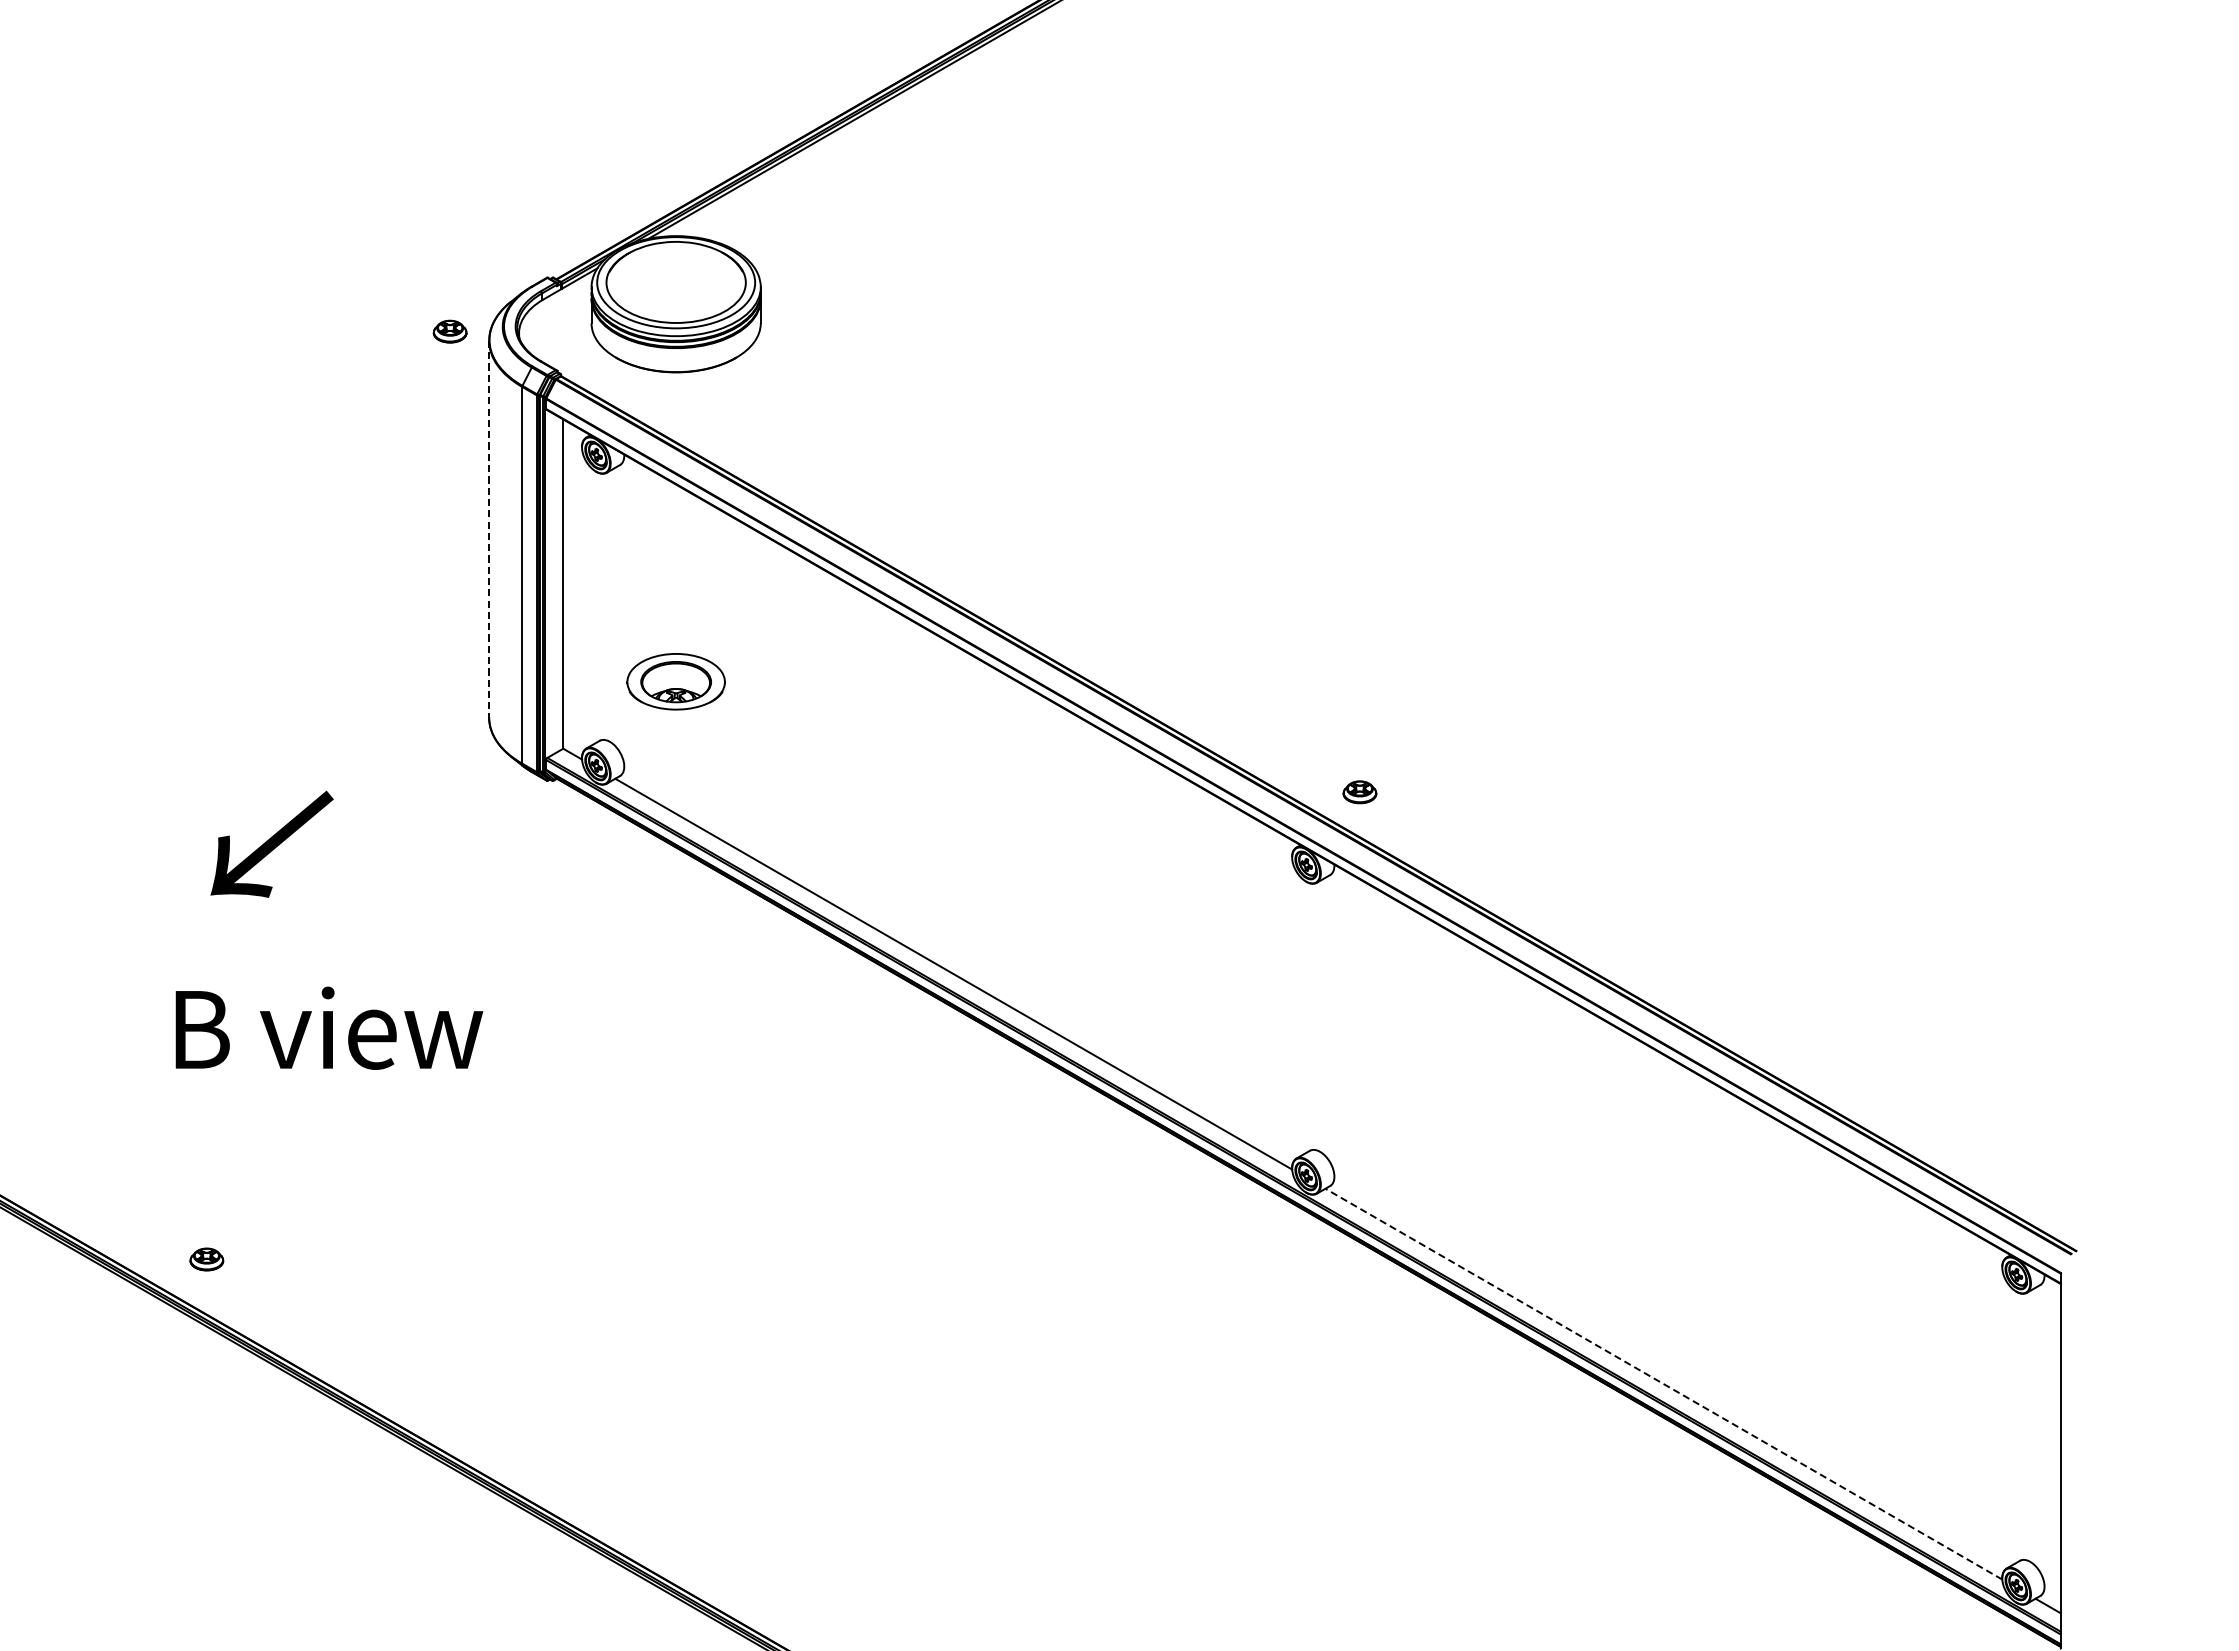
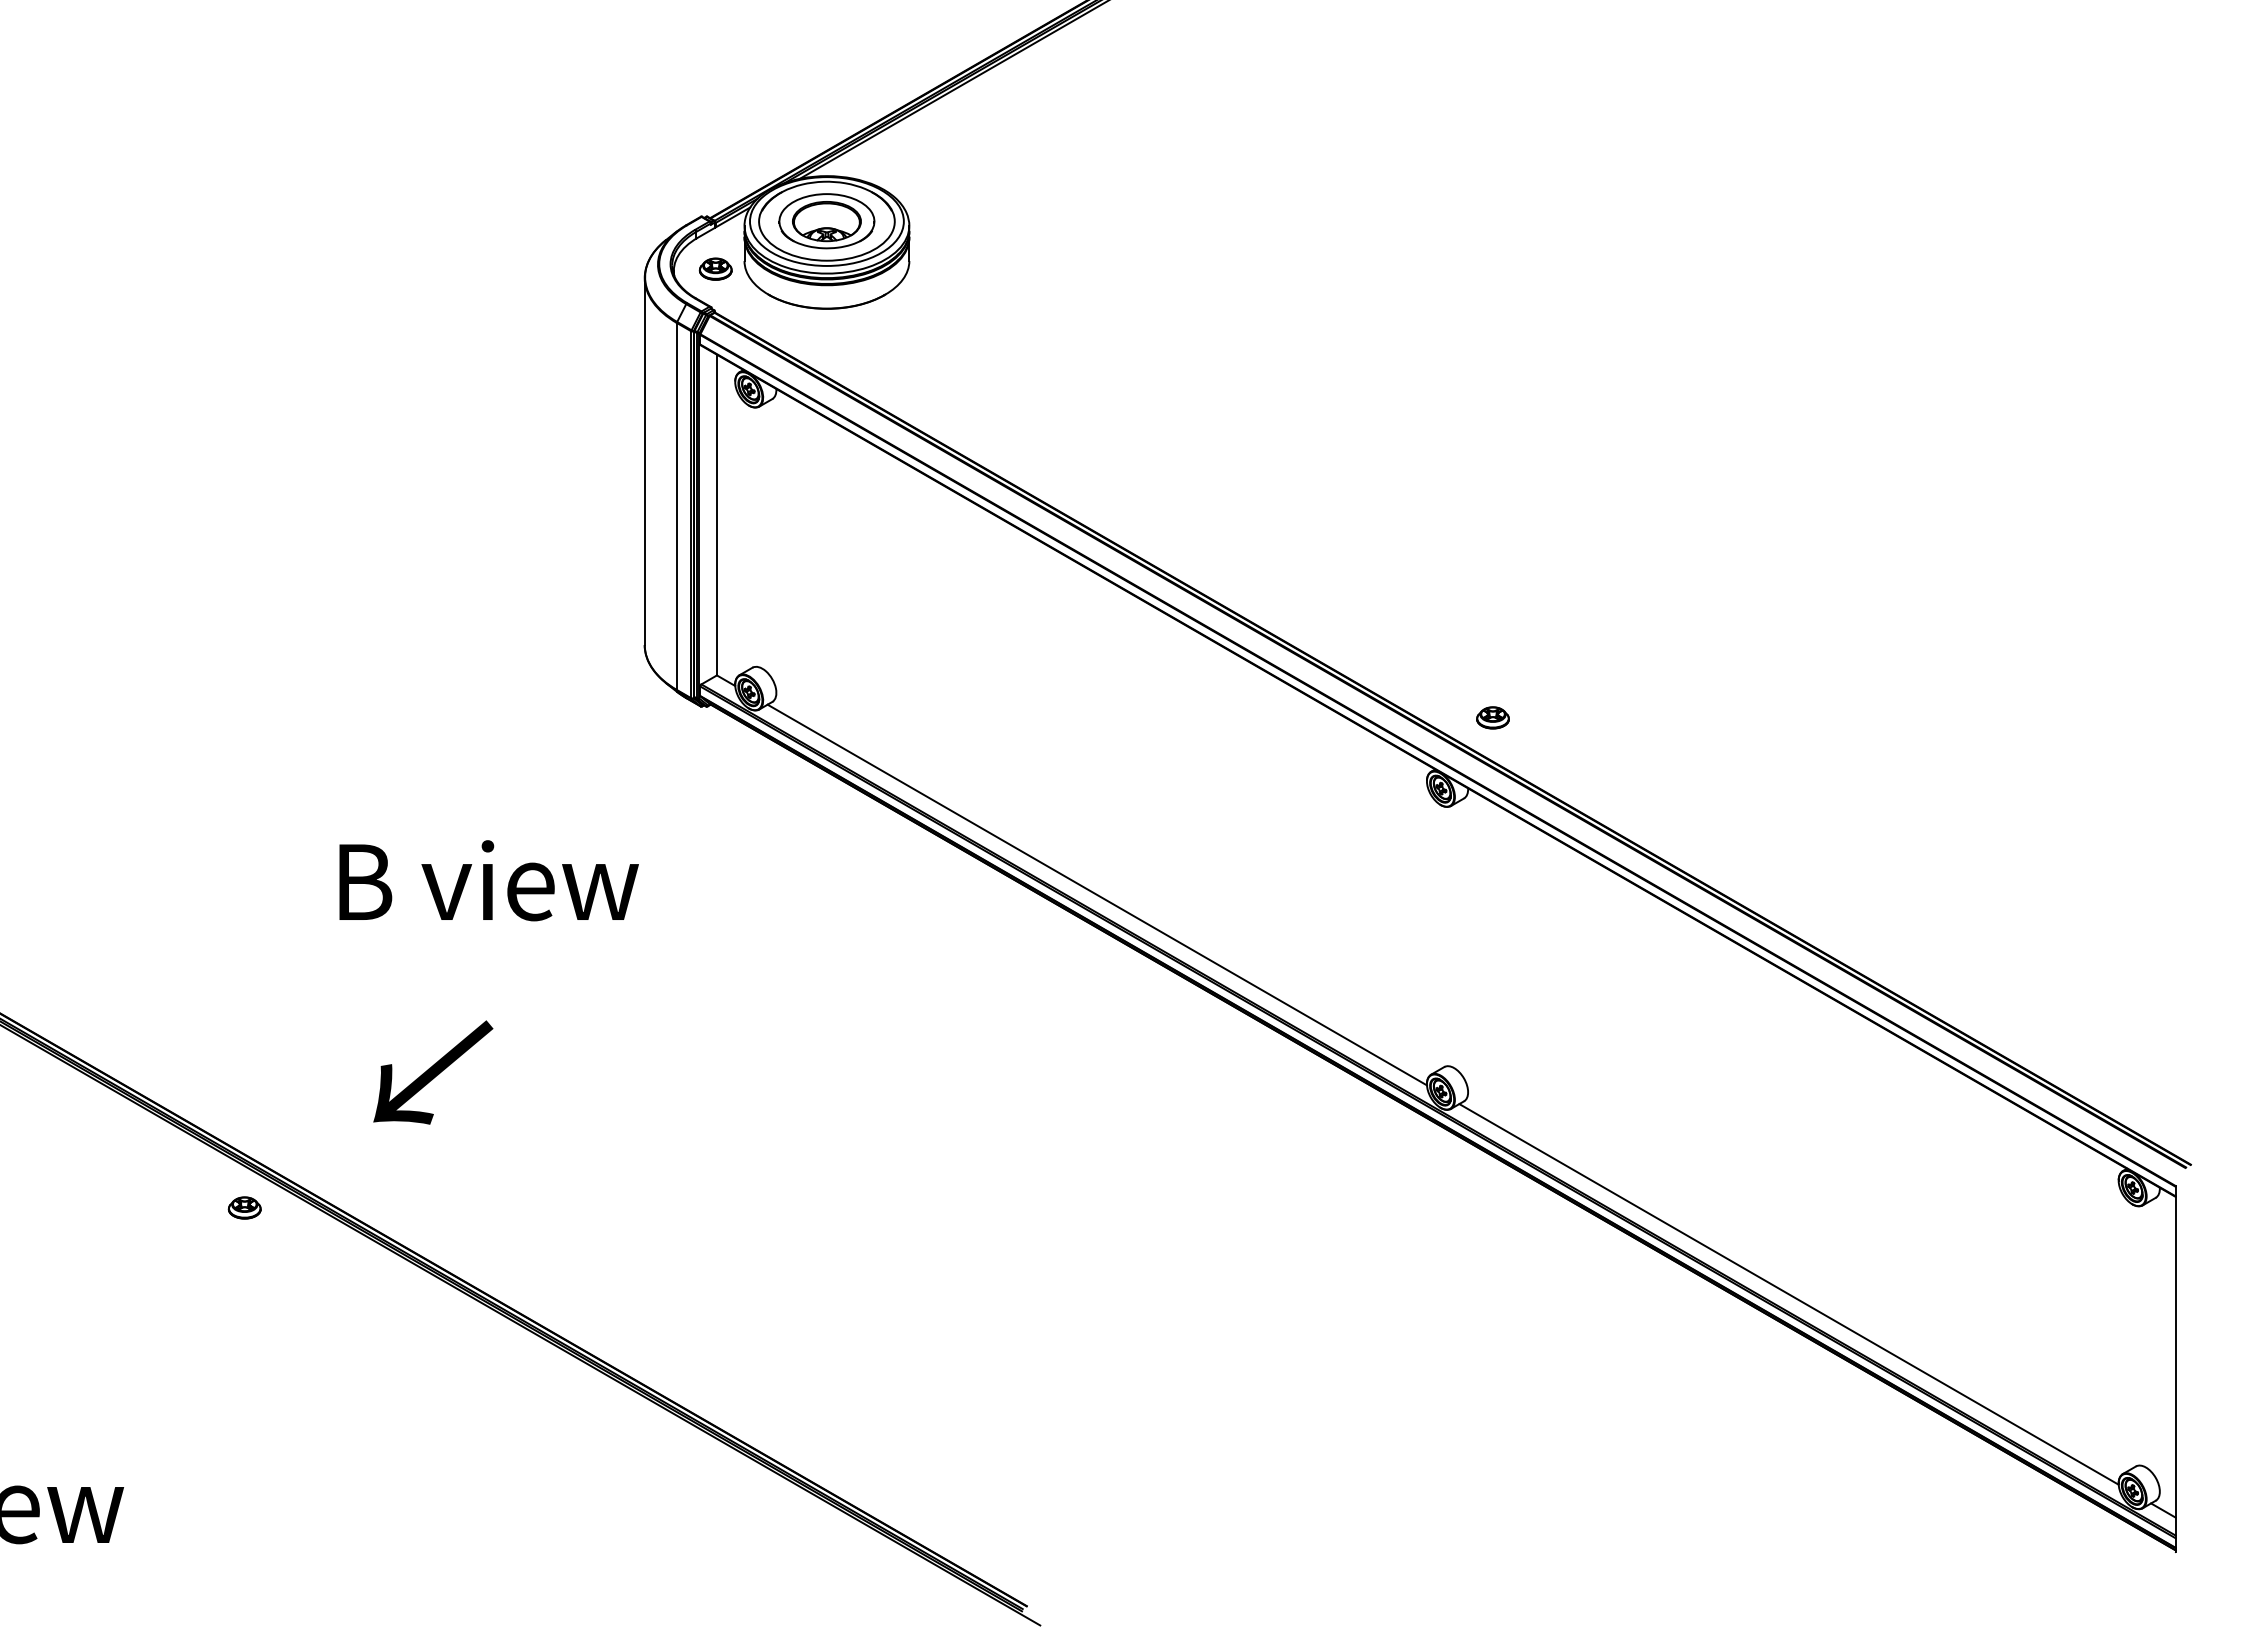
part: (449, 330) -> (715, 268), moved
line: (488, 530) -> (644, 462), dashed -> solid
part: (675, 682) -> (826, 221), moved
text: (272, 844) -> (433, 1072), moved
text: (328, 1028) -> (488, 880), moved
part: (206, 1259) -> (244, 1207), moved
line: (1664, 1384) -> (1789, 1294), dashed -> solid

